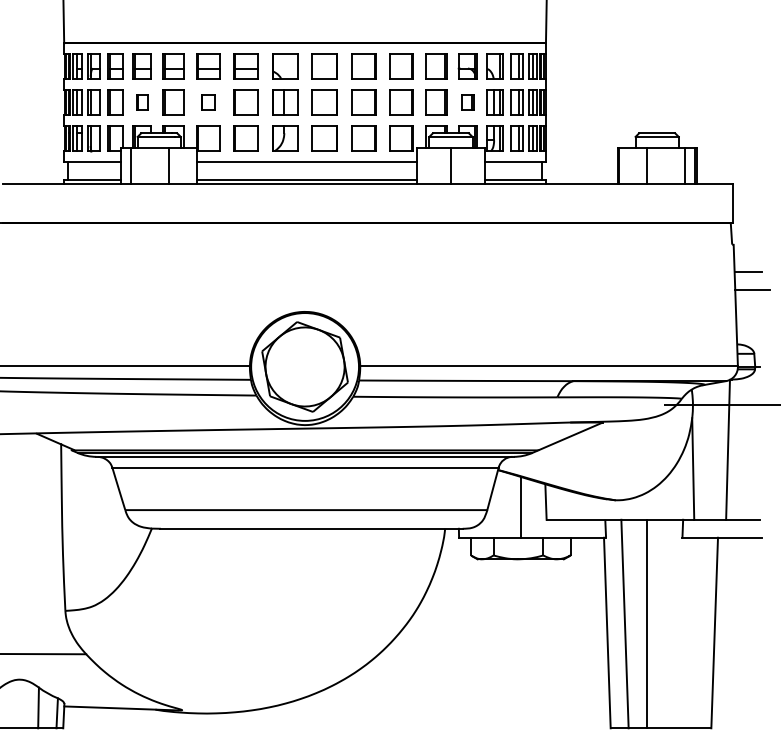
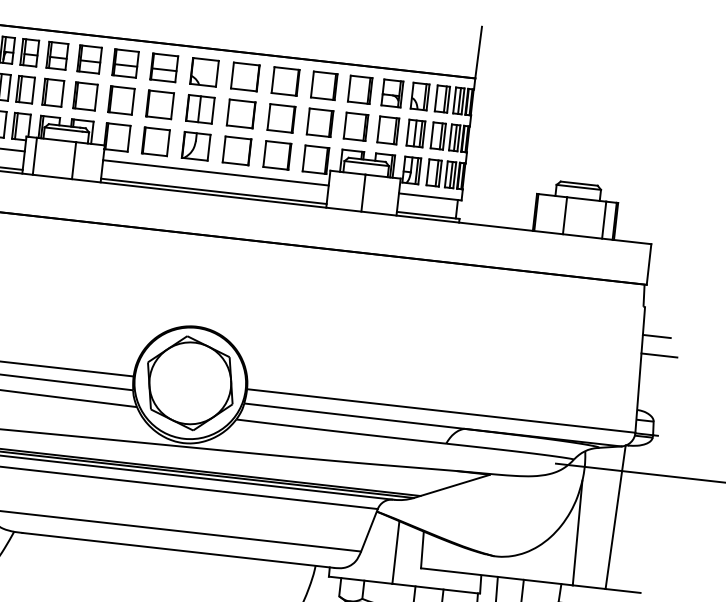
part: (141, 102) -> (52, 92), size x1.67
part: (208, 102) -> (121, 100), size x1.67
part: (467, 102) -> (387, 130), size x1.67

